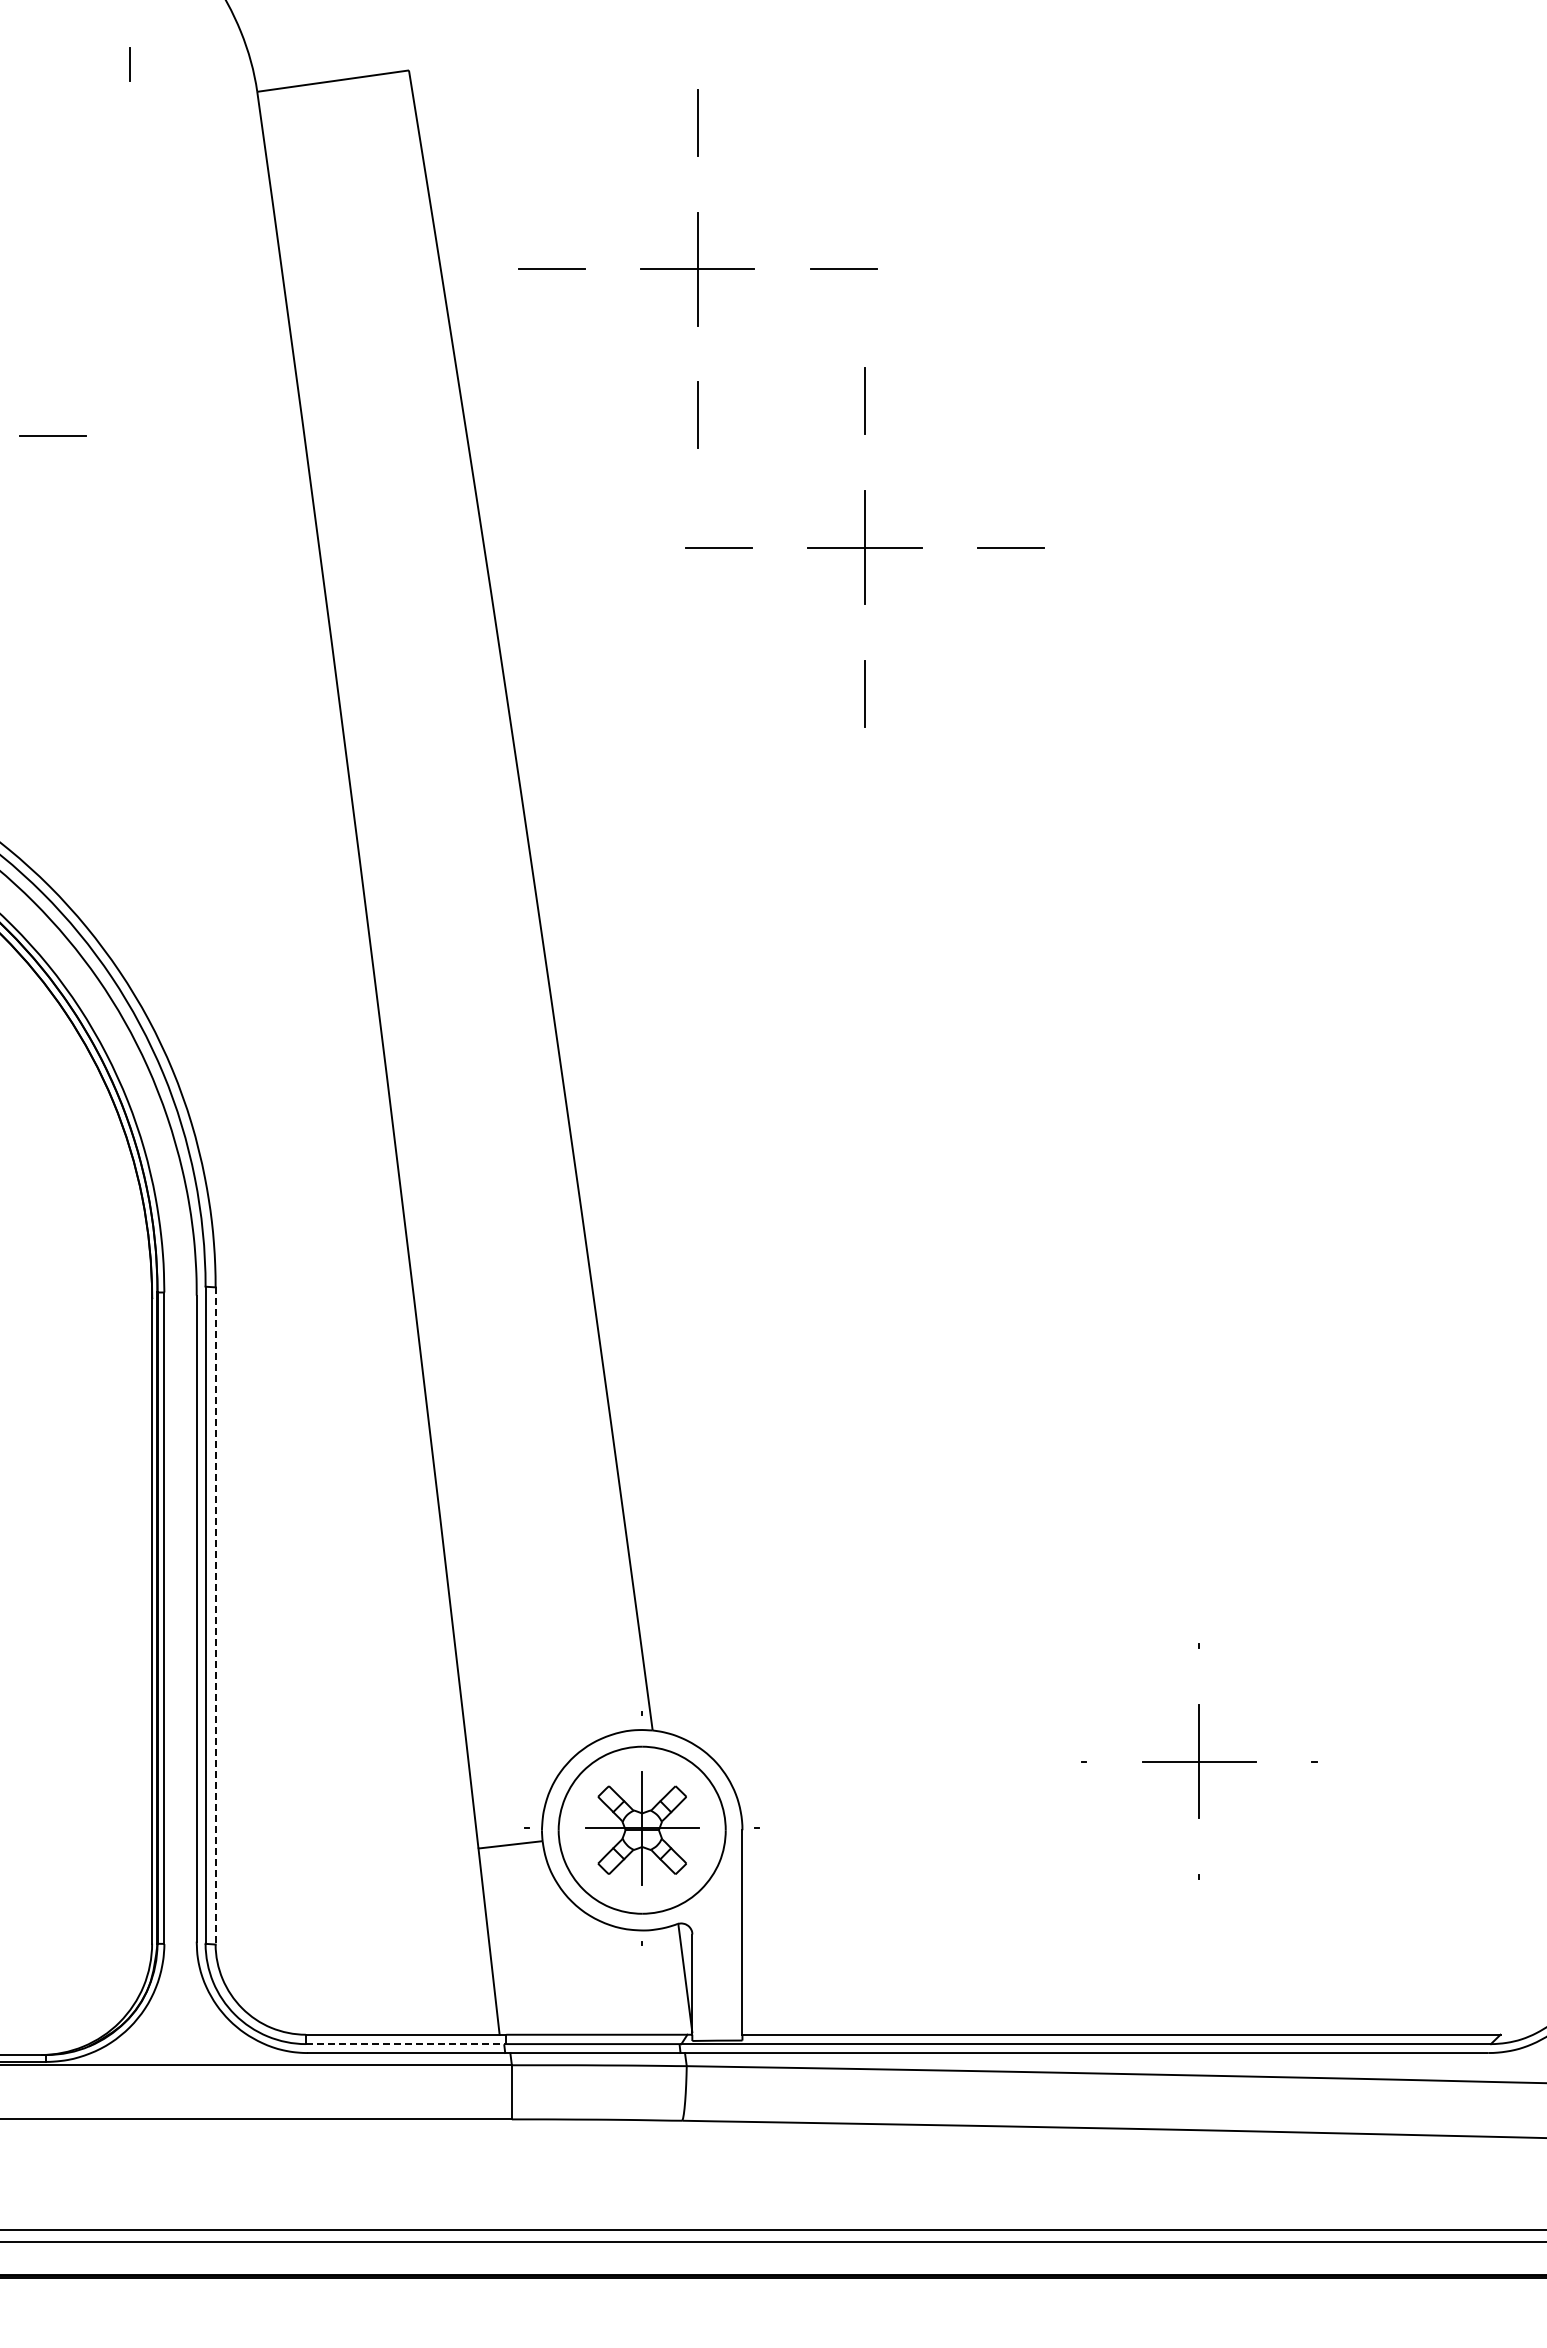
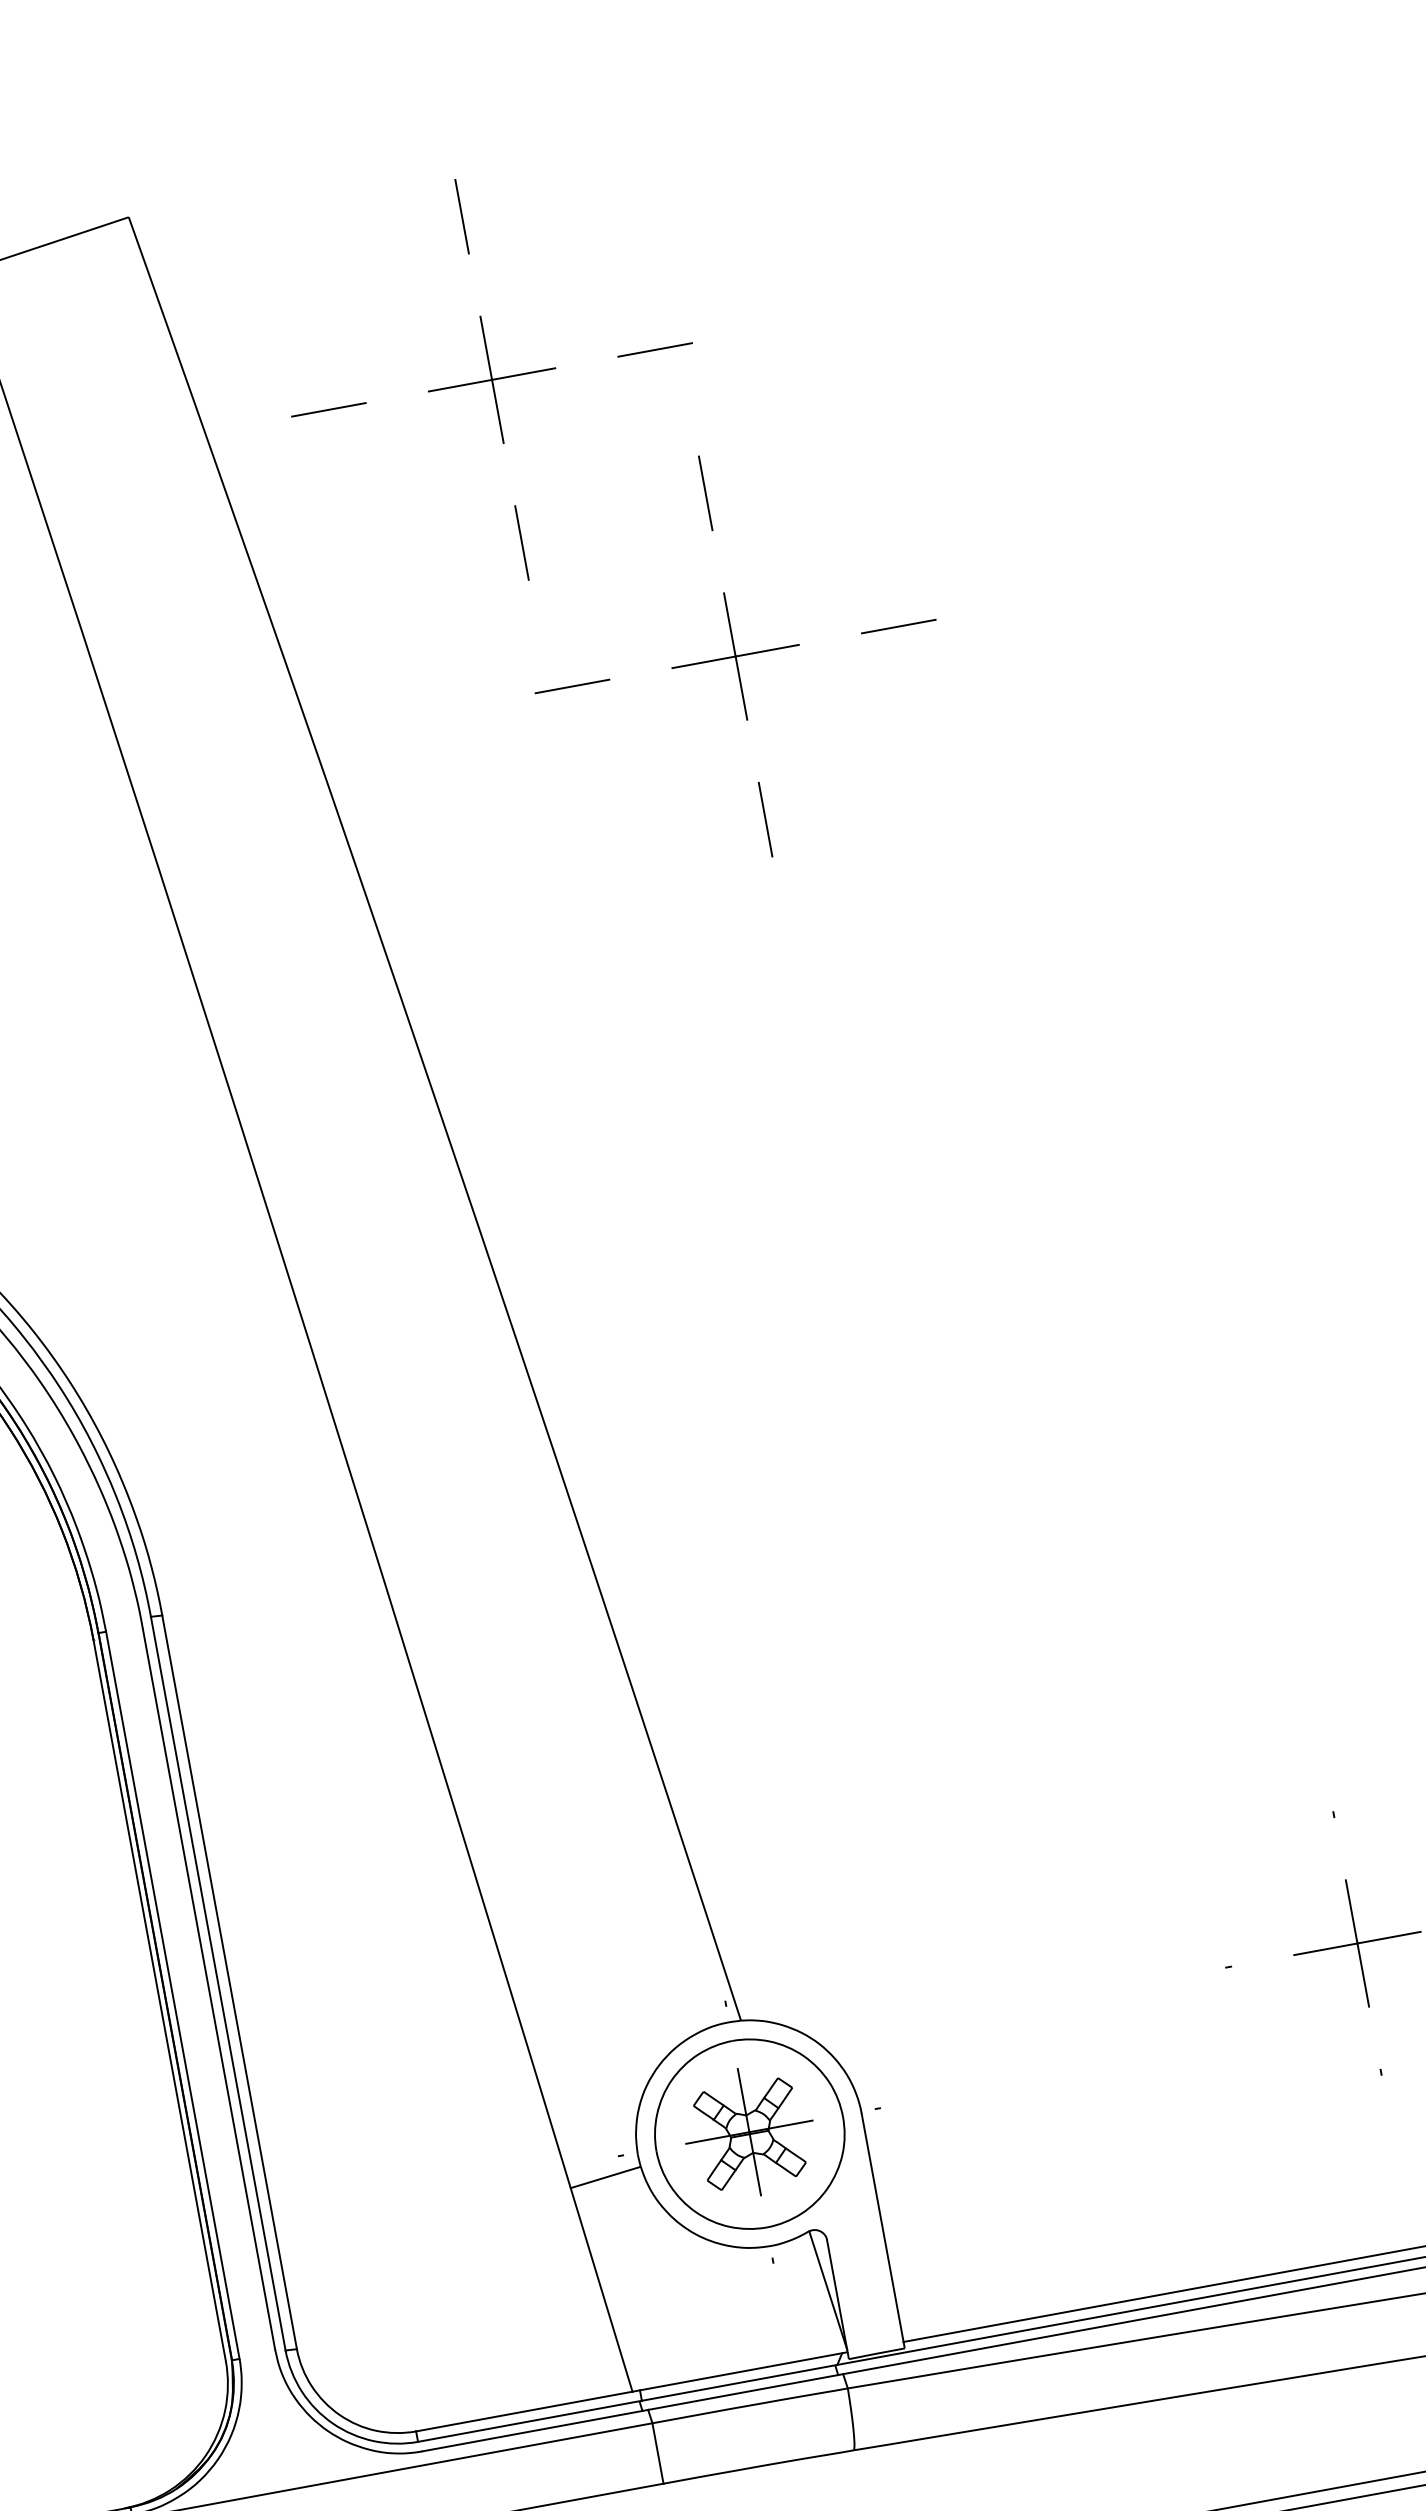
line: (215, 1615) -> (229, 1981), dashed -> solid
line: (406, 2044) -> (530, 2421), dashed -> solid

